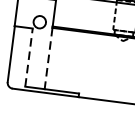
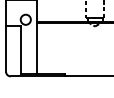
line: (28, 57) -> (20, 49), dashed -> solid
line: (48, 58) -> (36, 48), dashed -> solid

